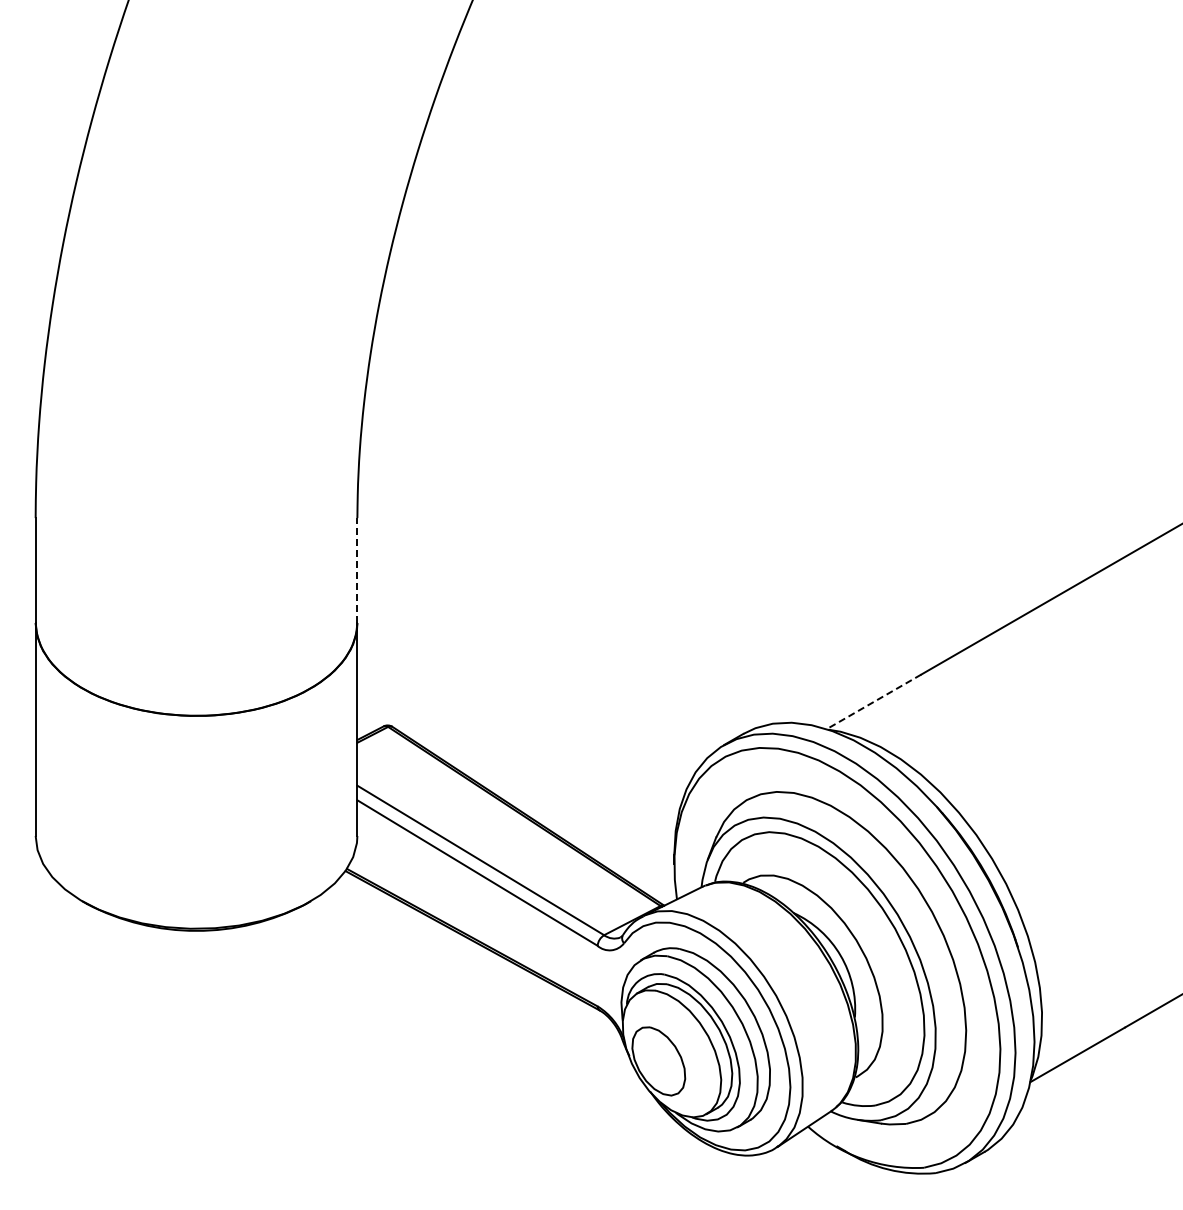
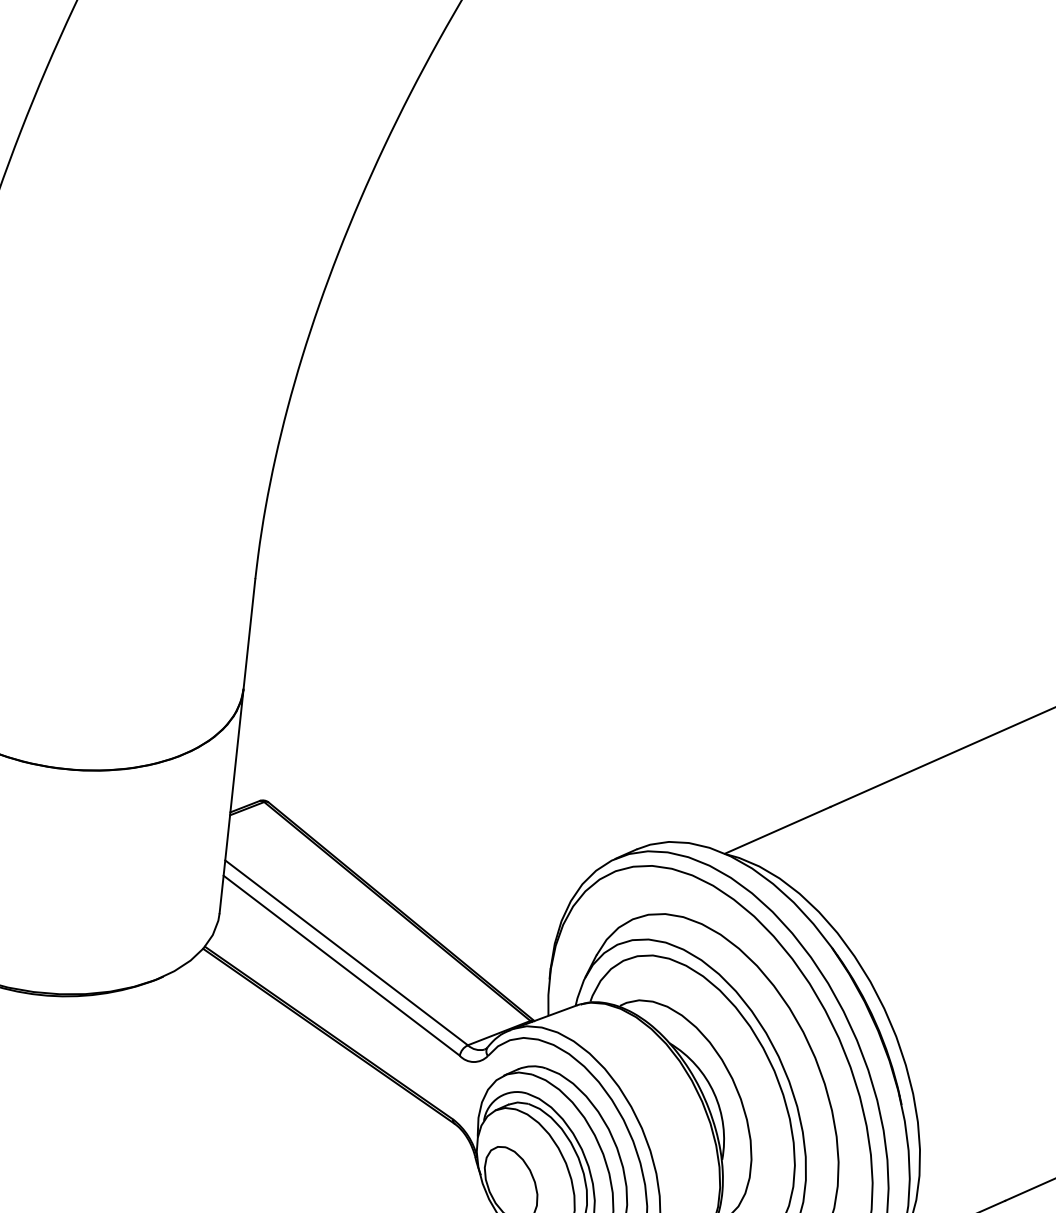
line: (357, 570) -> (249, 634), dashed -> solid
line: (873, 701) -> (777, 829), dashed -> solid

